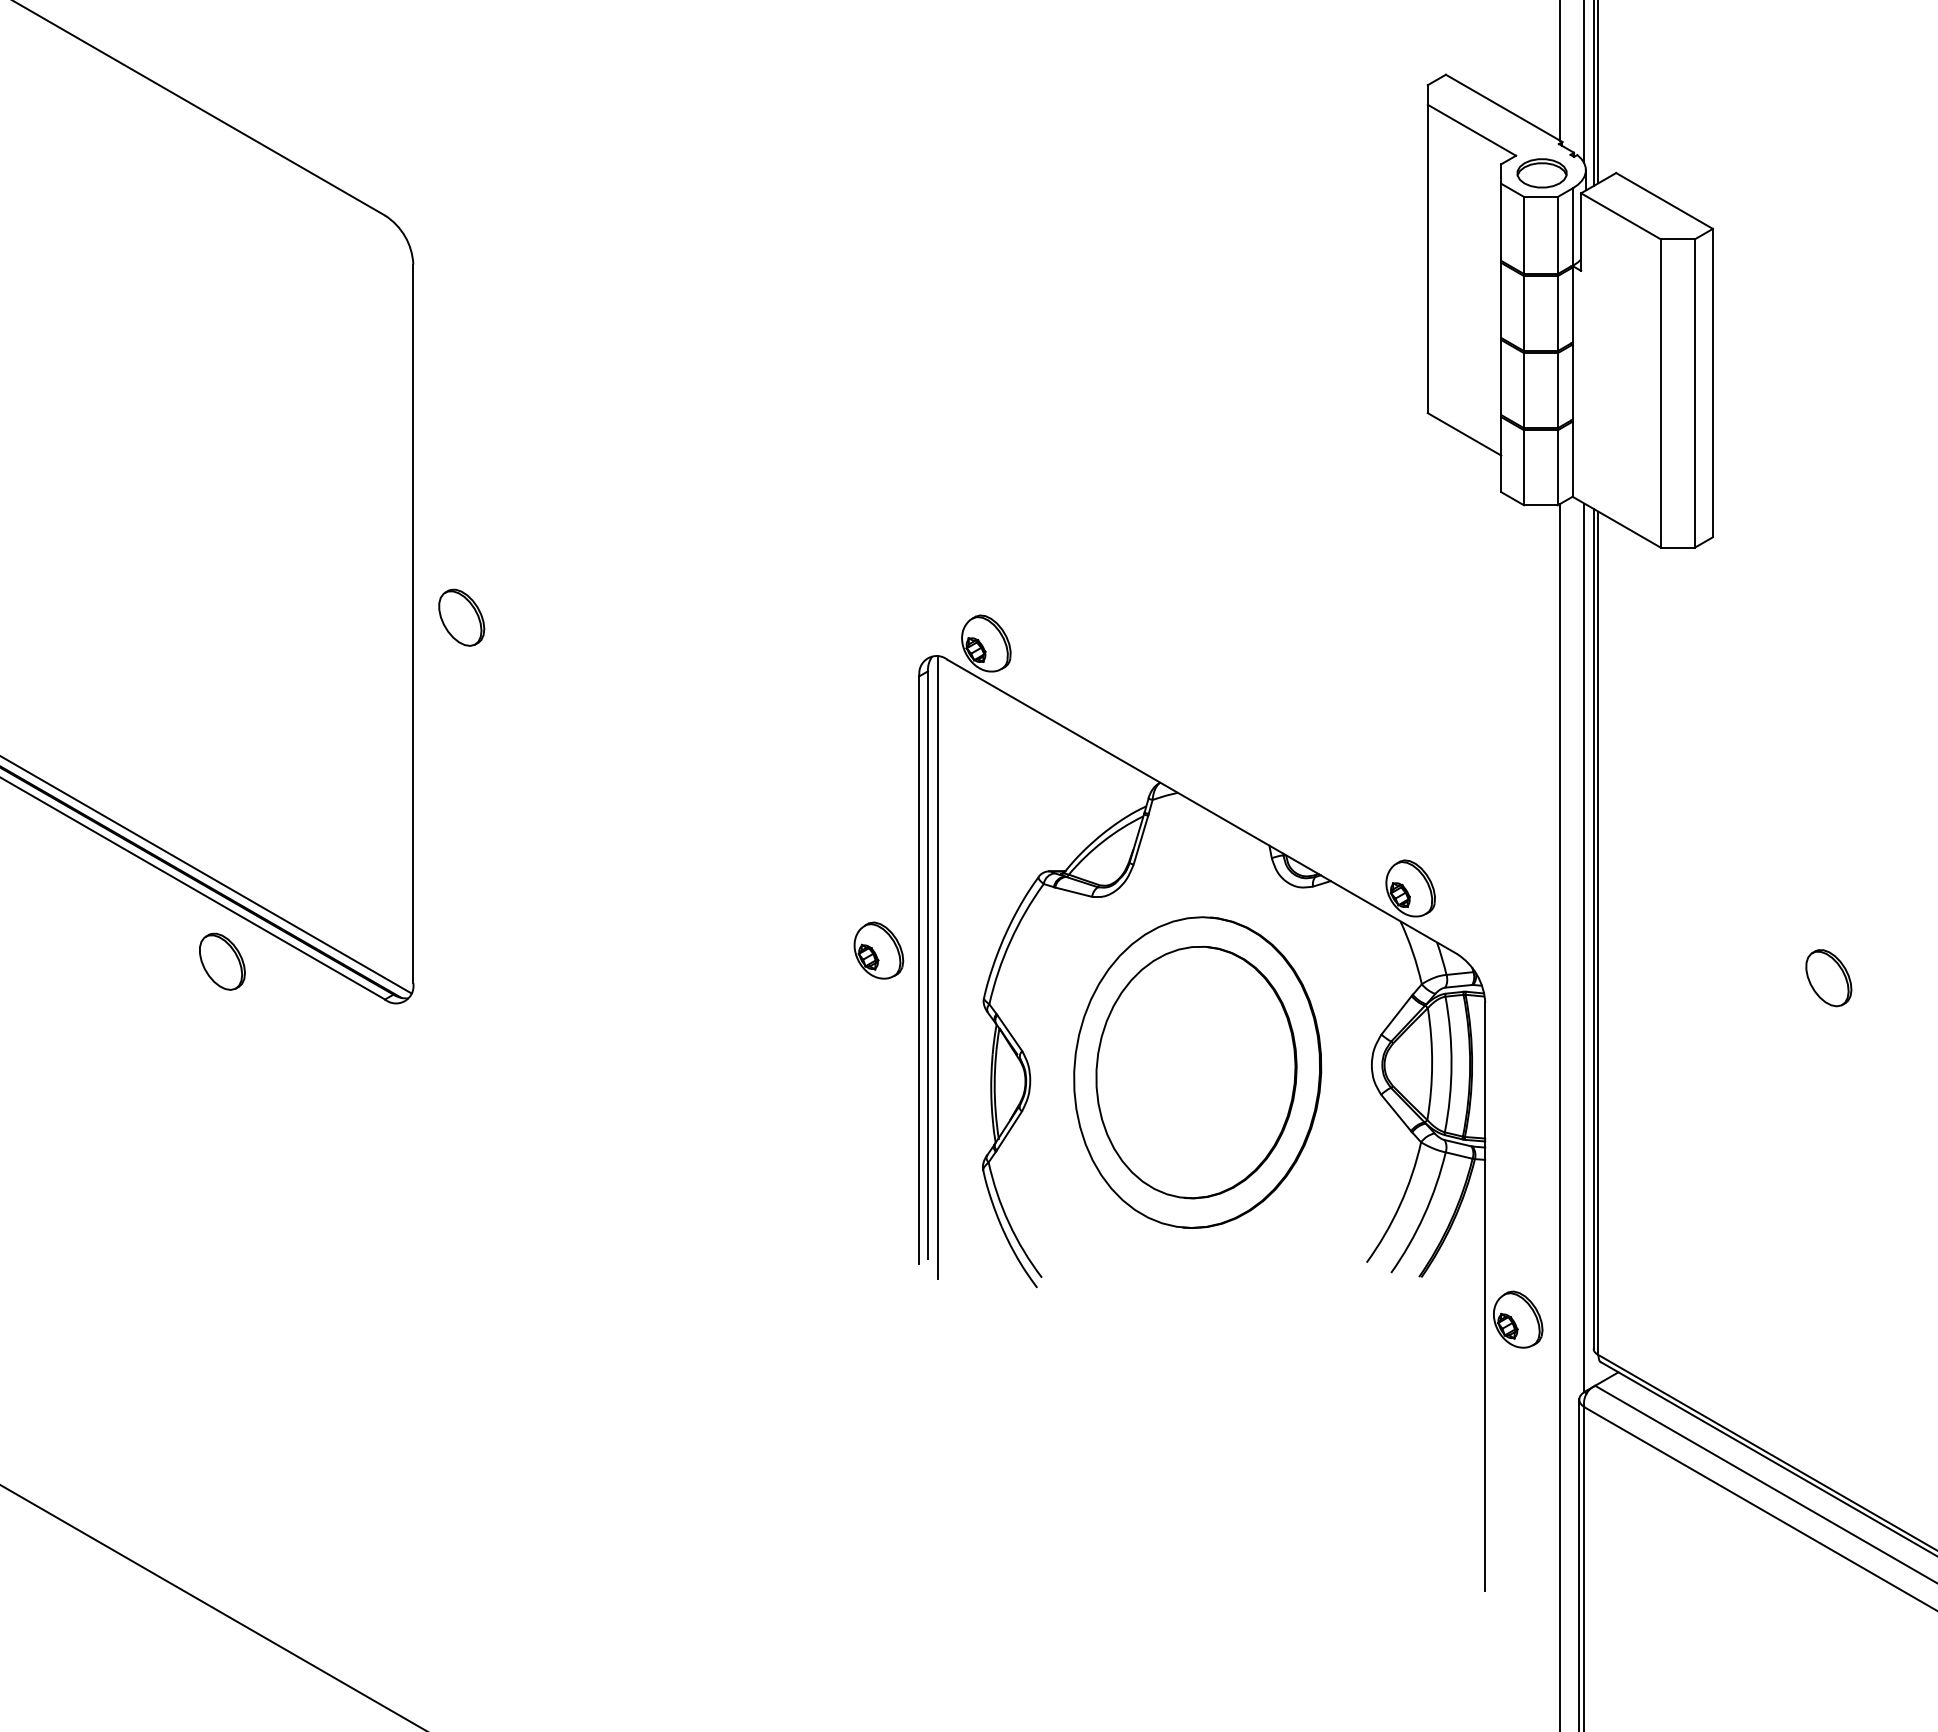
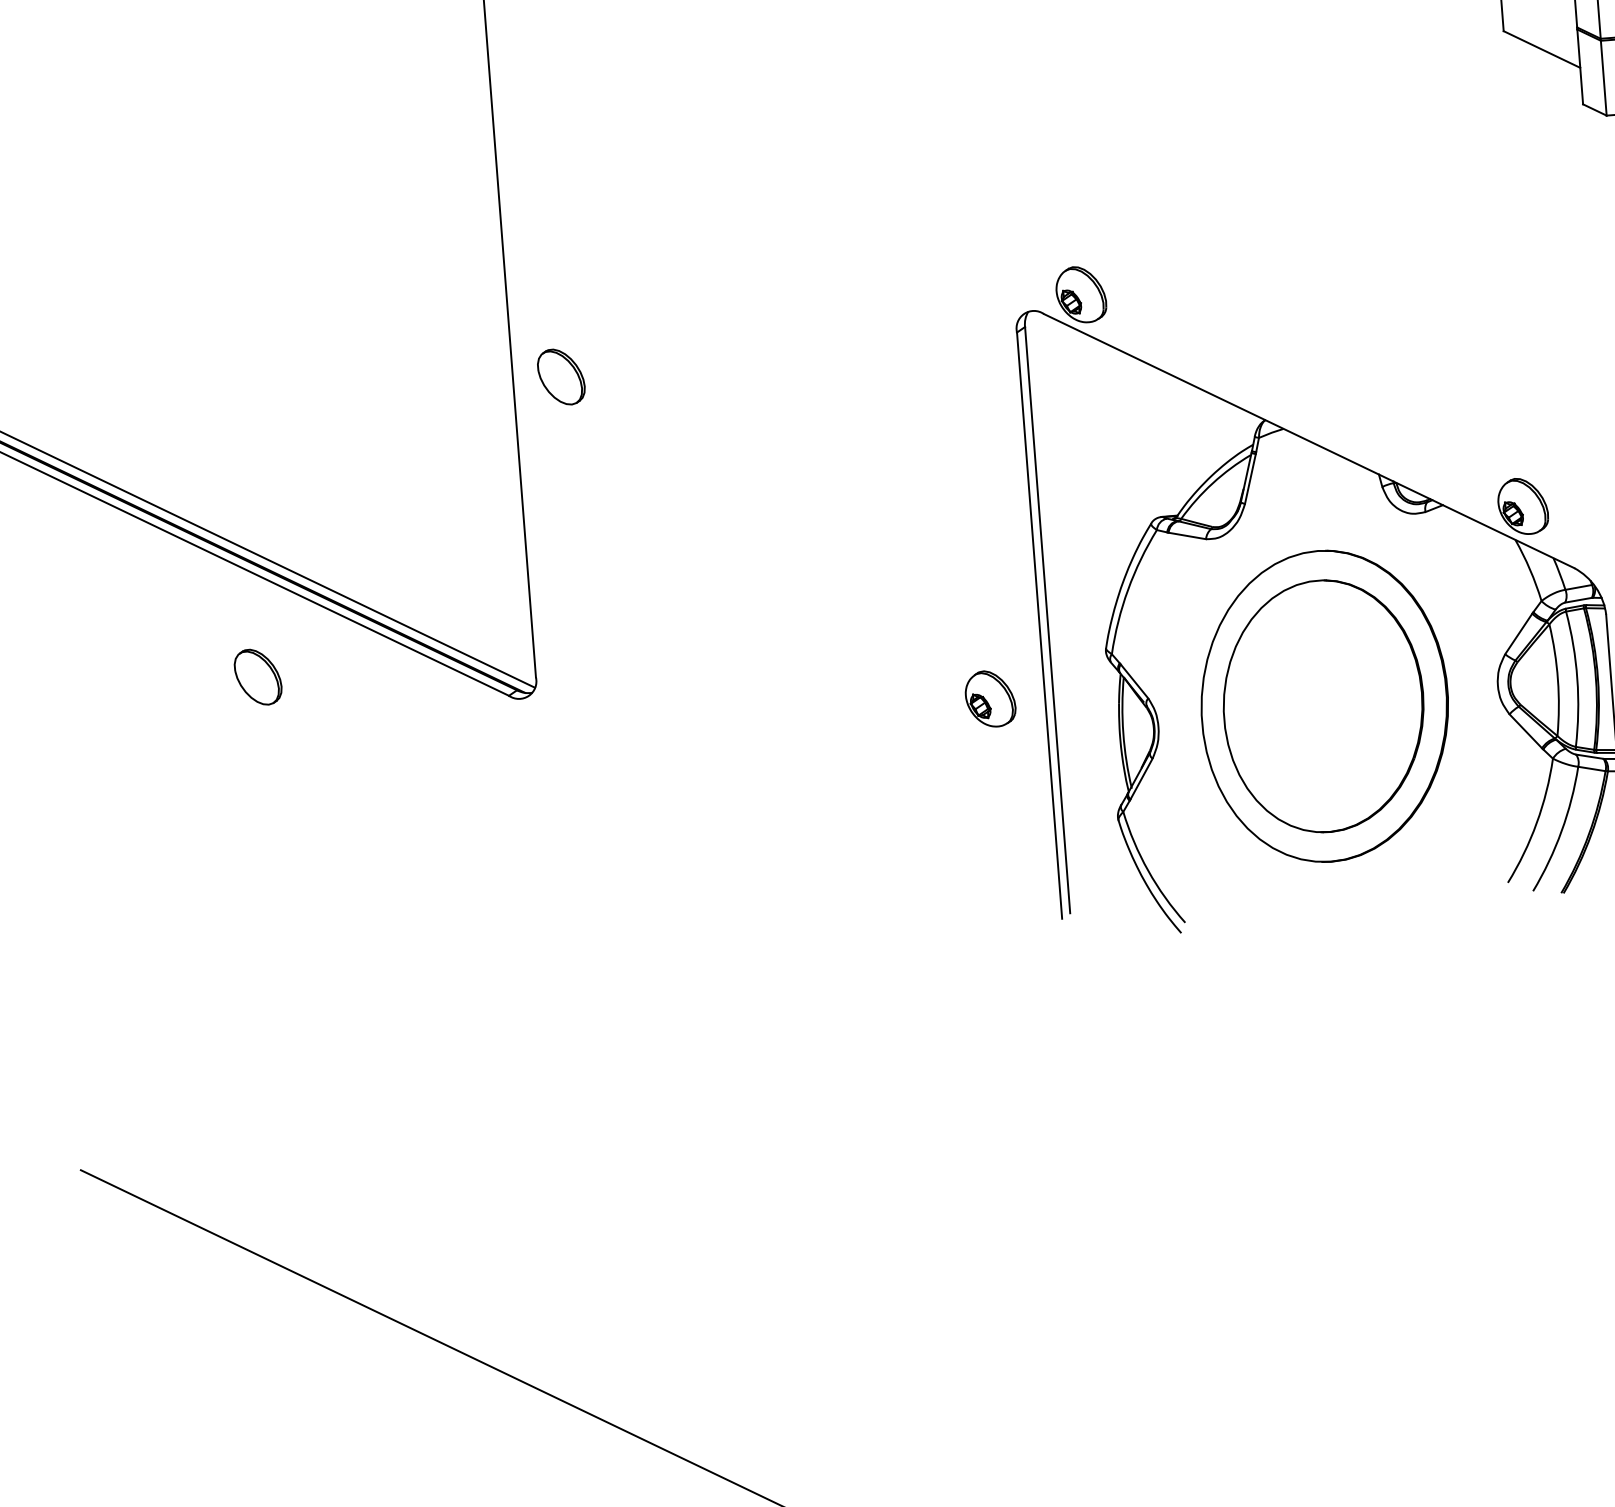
part: (461, 617) -> (561, 376), moved
part: (878, 950) -> (990, 698), moved
part: (222, 961) -> (258, 676), moved
line: (938, 967) -> (1058, 621), removed

